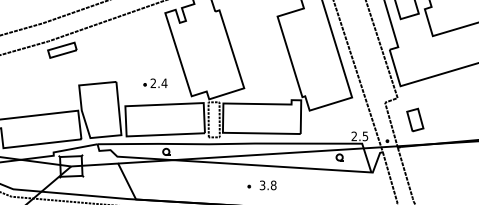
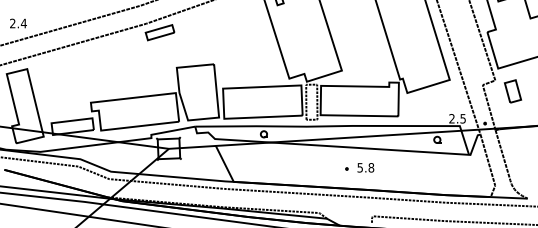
part: (155, 83) -> (253, 65), removed
part: (414, 120) -> (512, 91), moved
text: (261, 185) -> (359, 167), 3.8 -> 5.8

